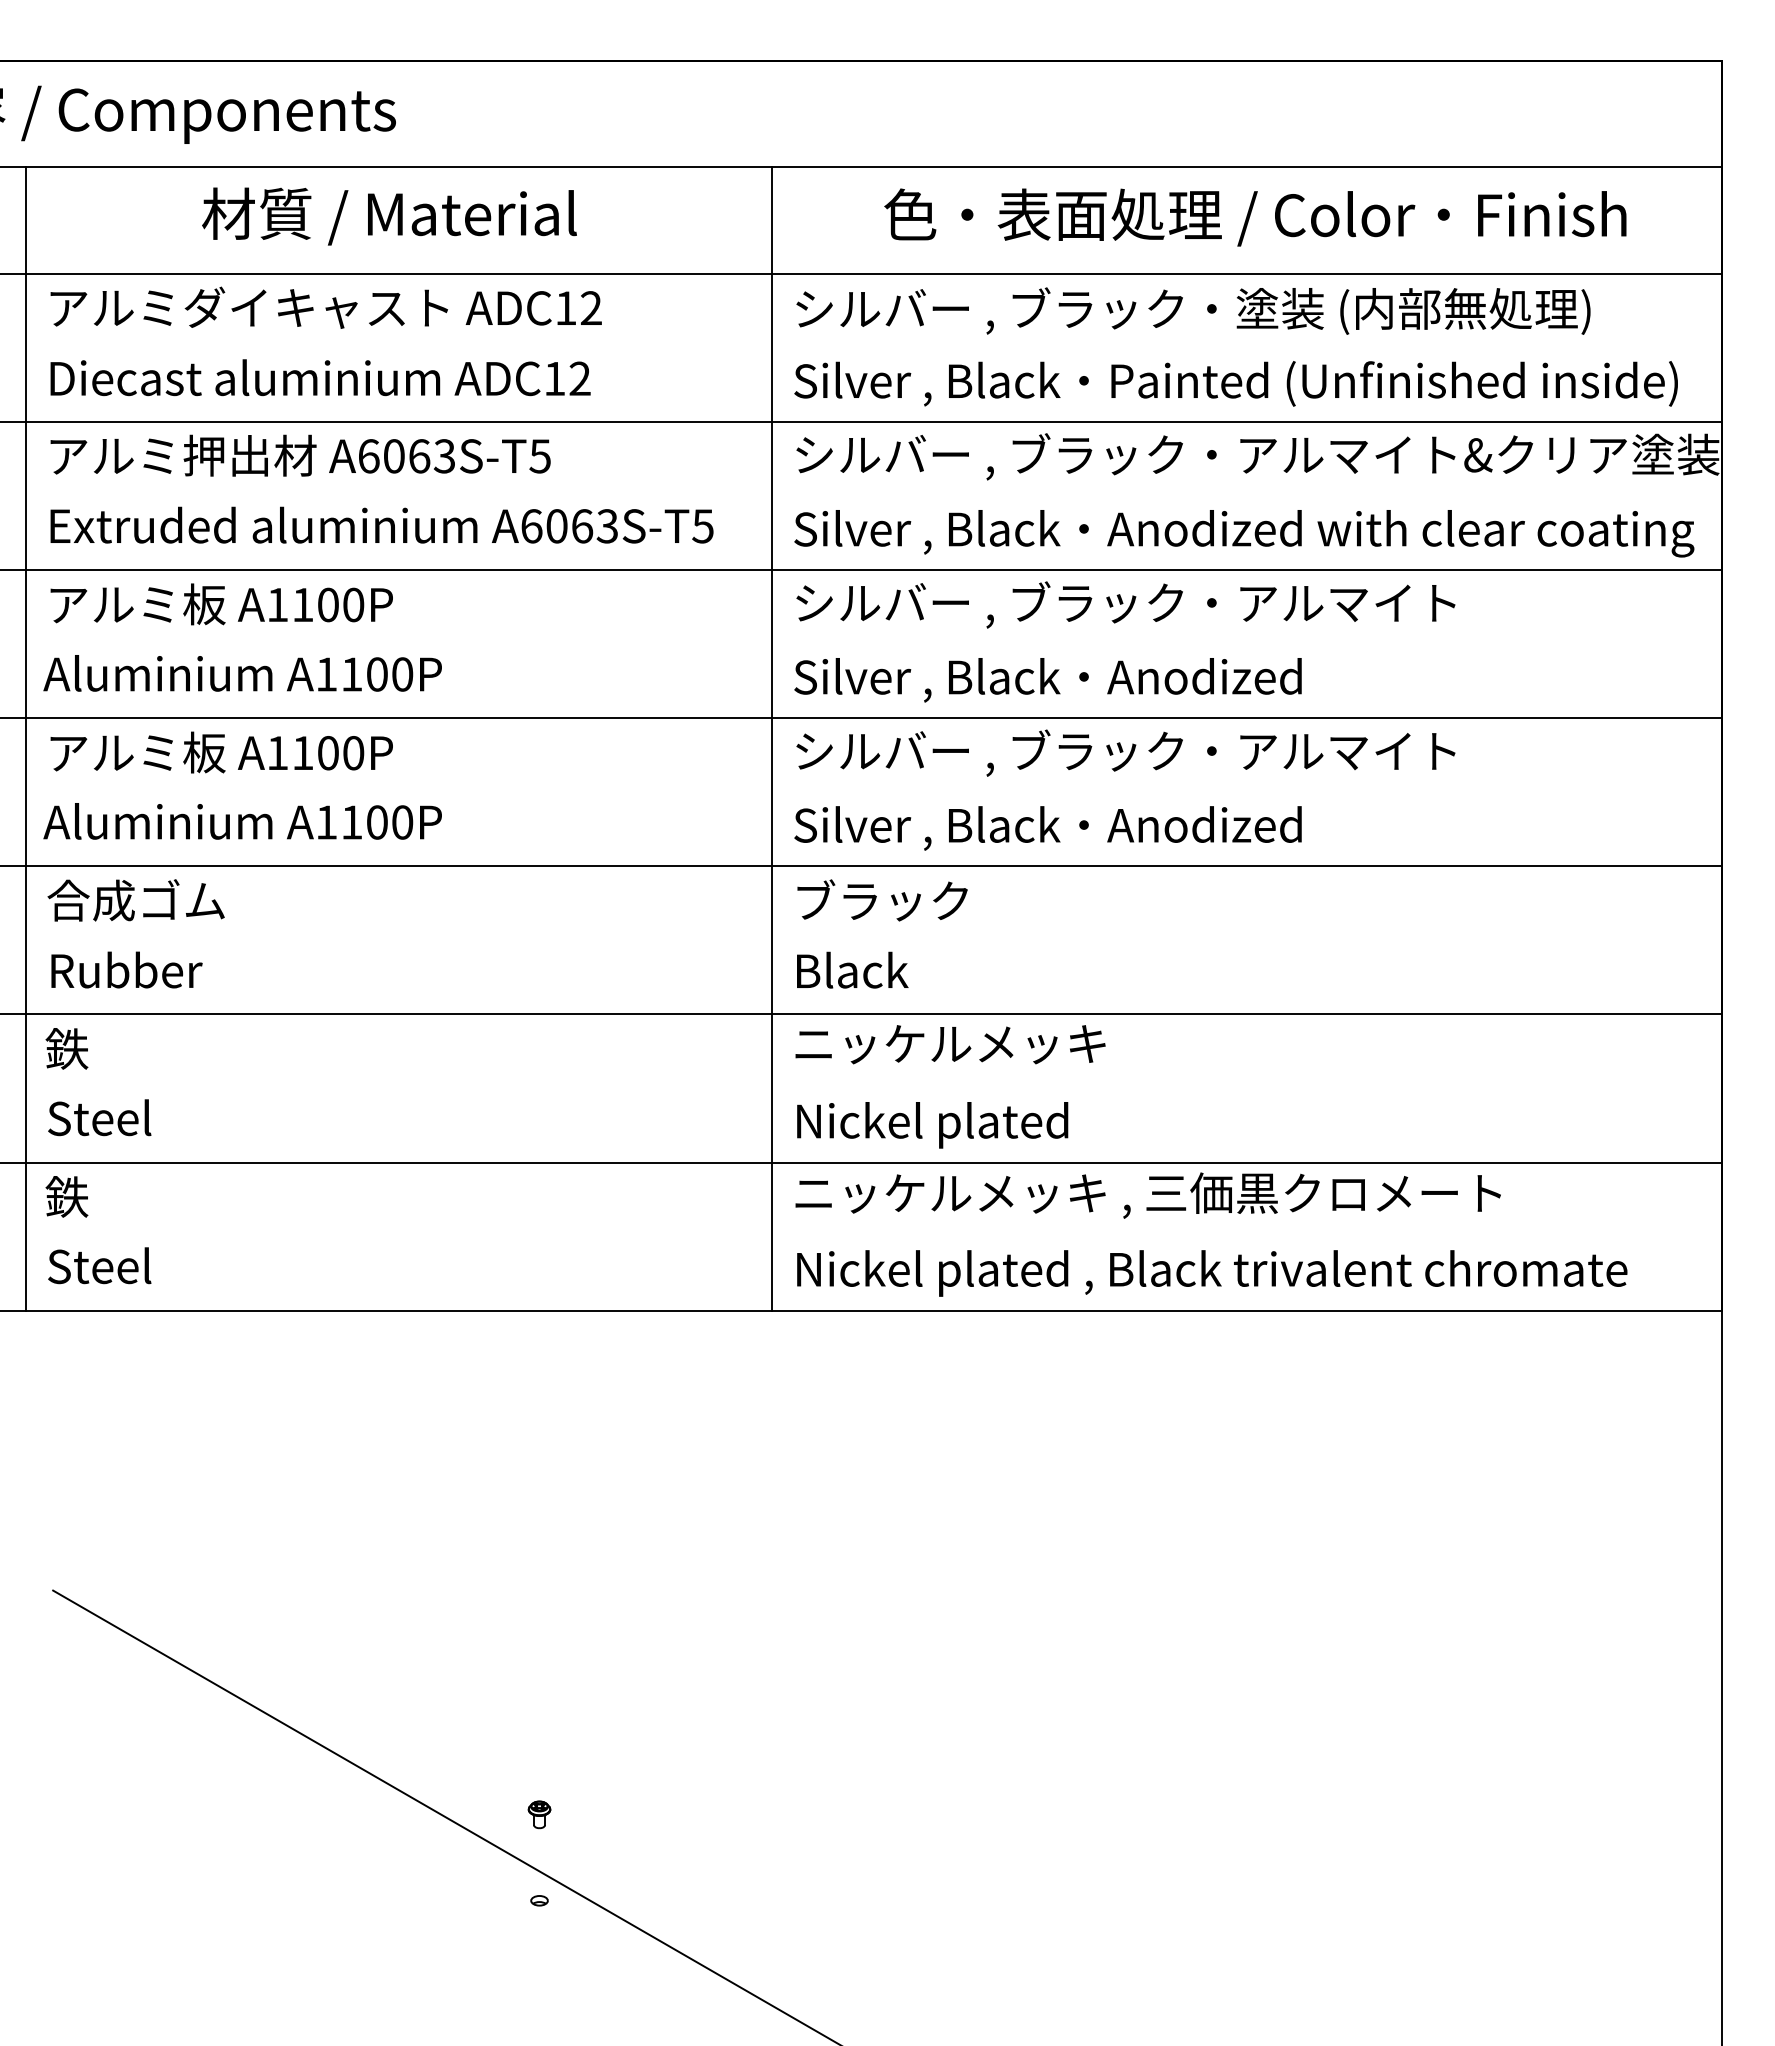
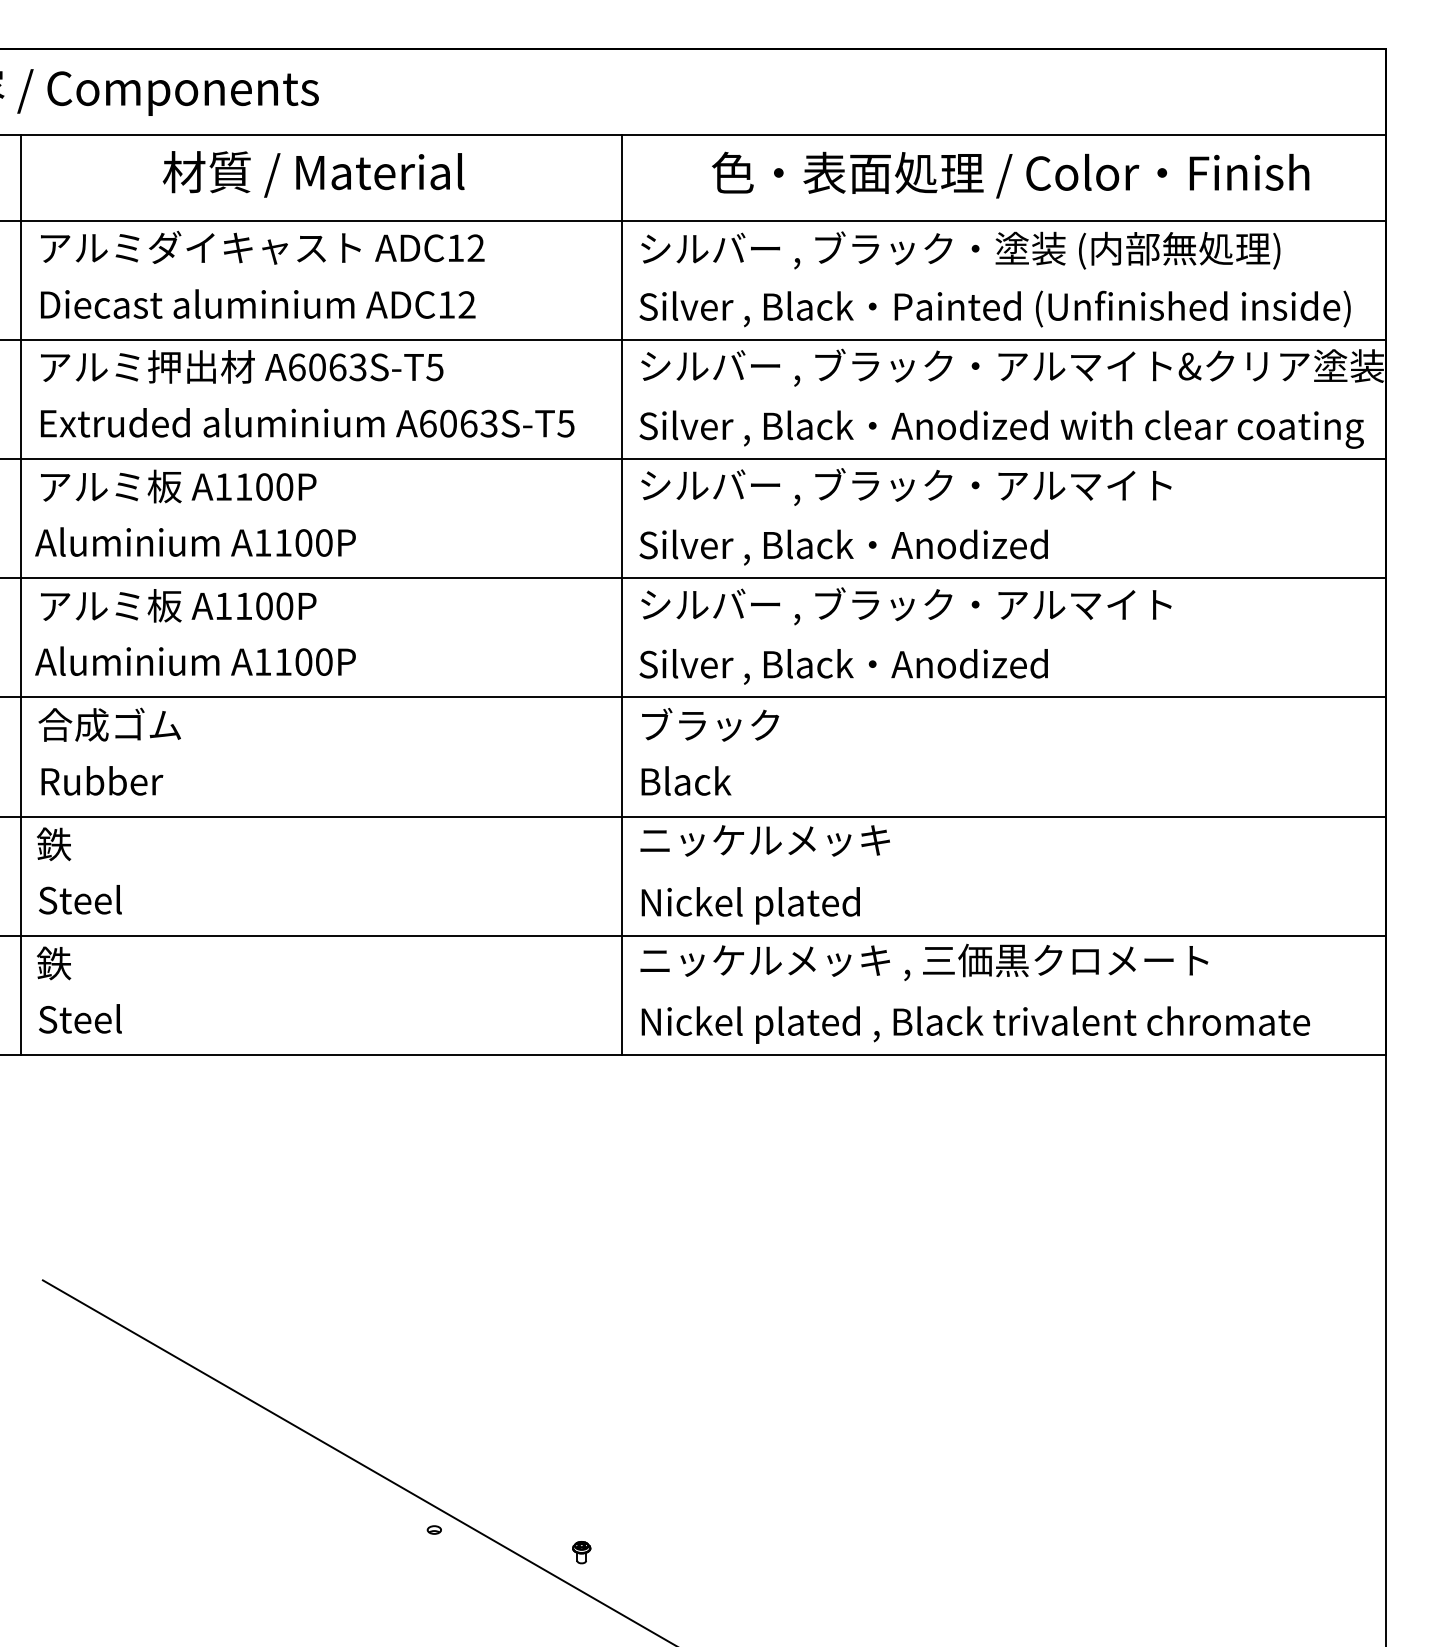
part: (539, 1814) -> (581, 1552), moved

